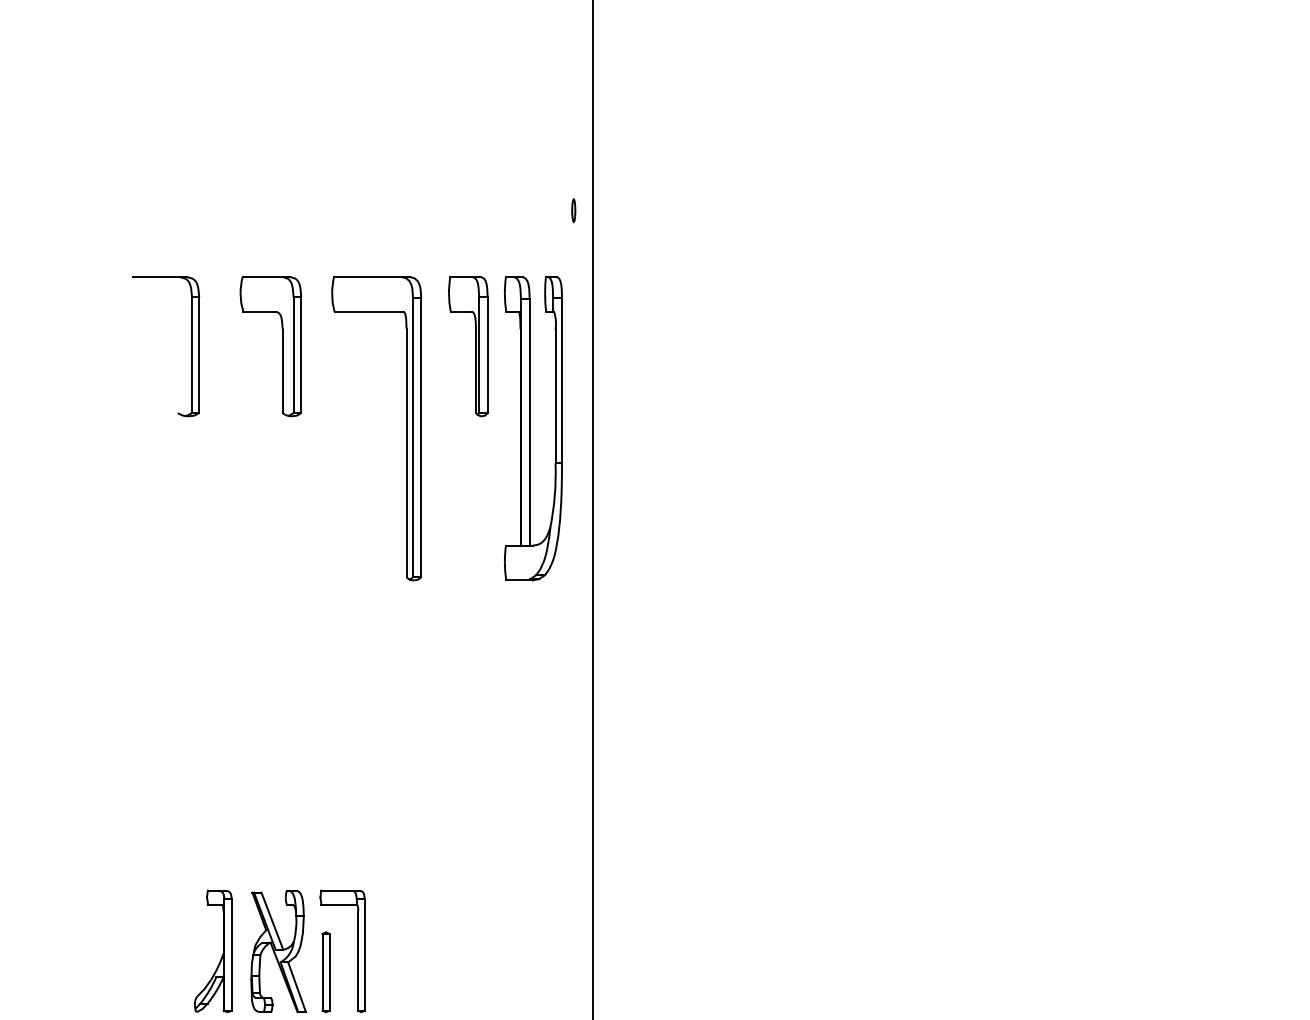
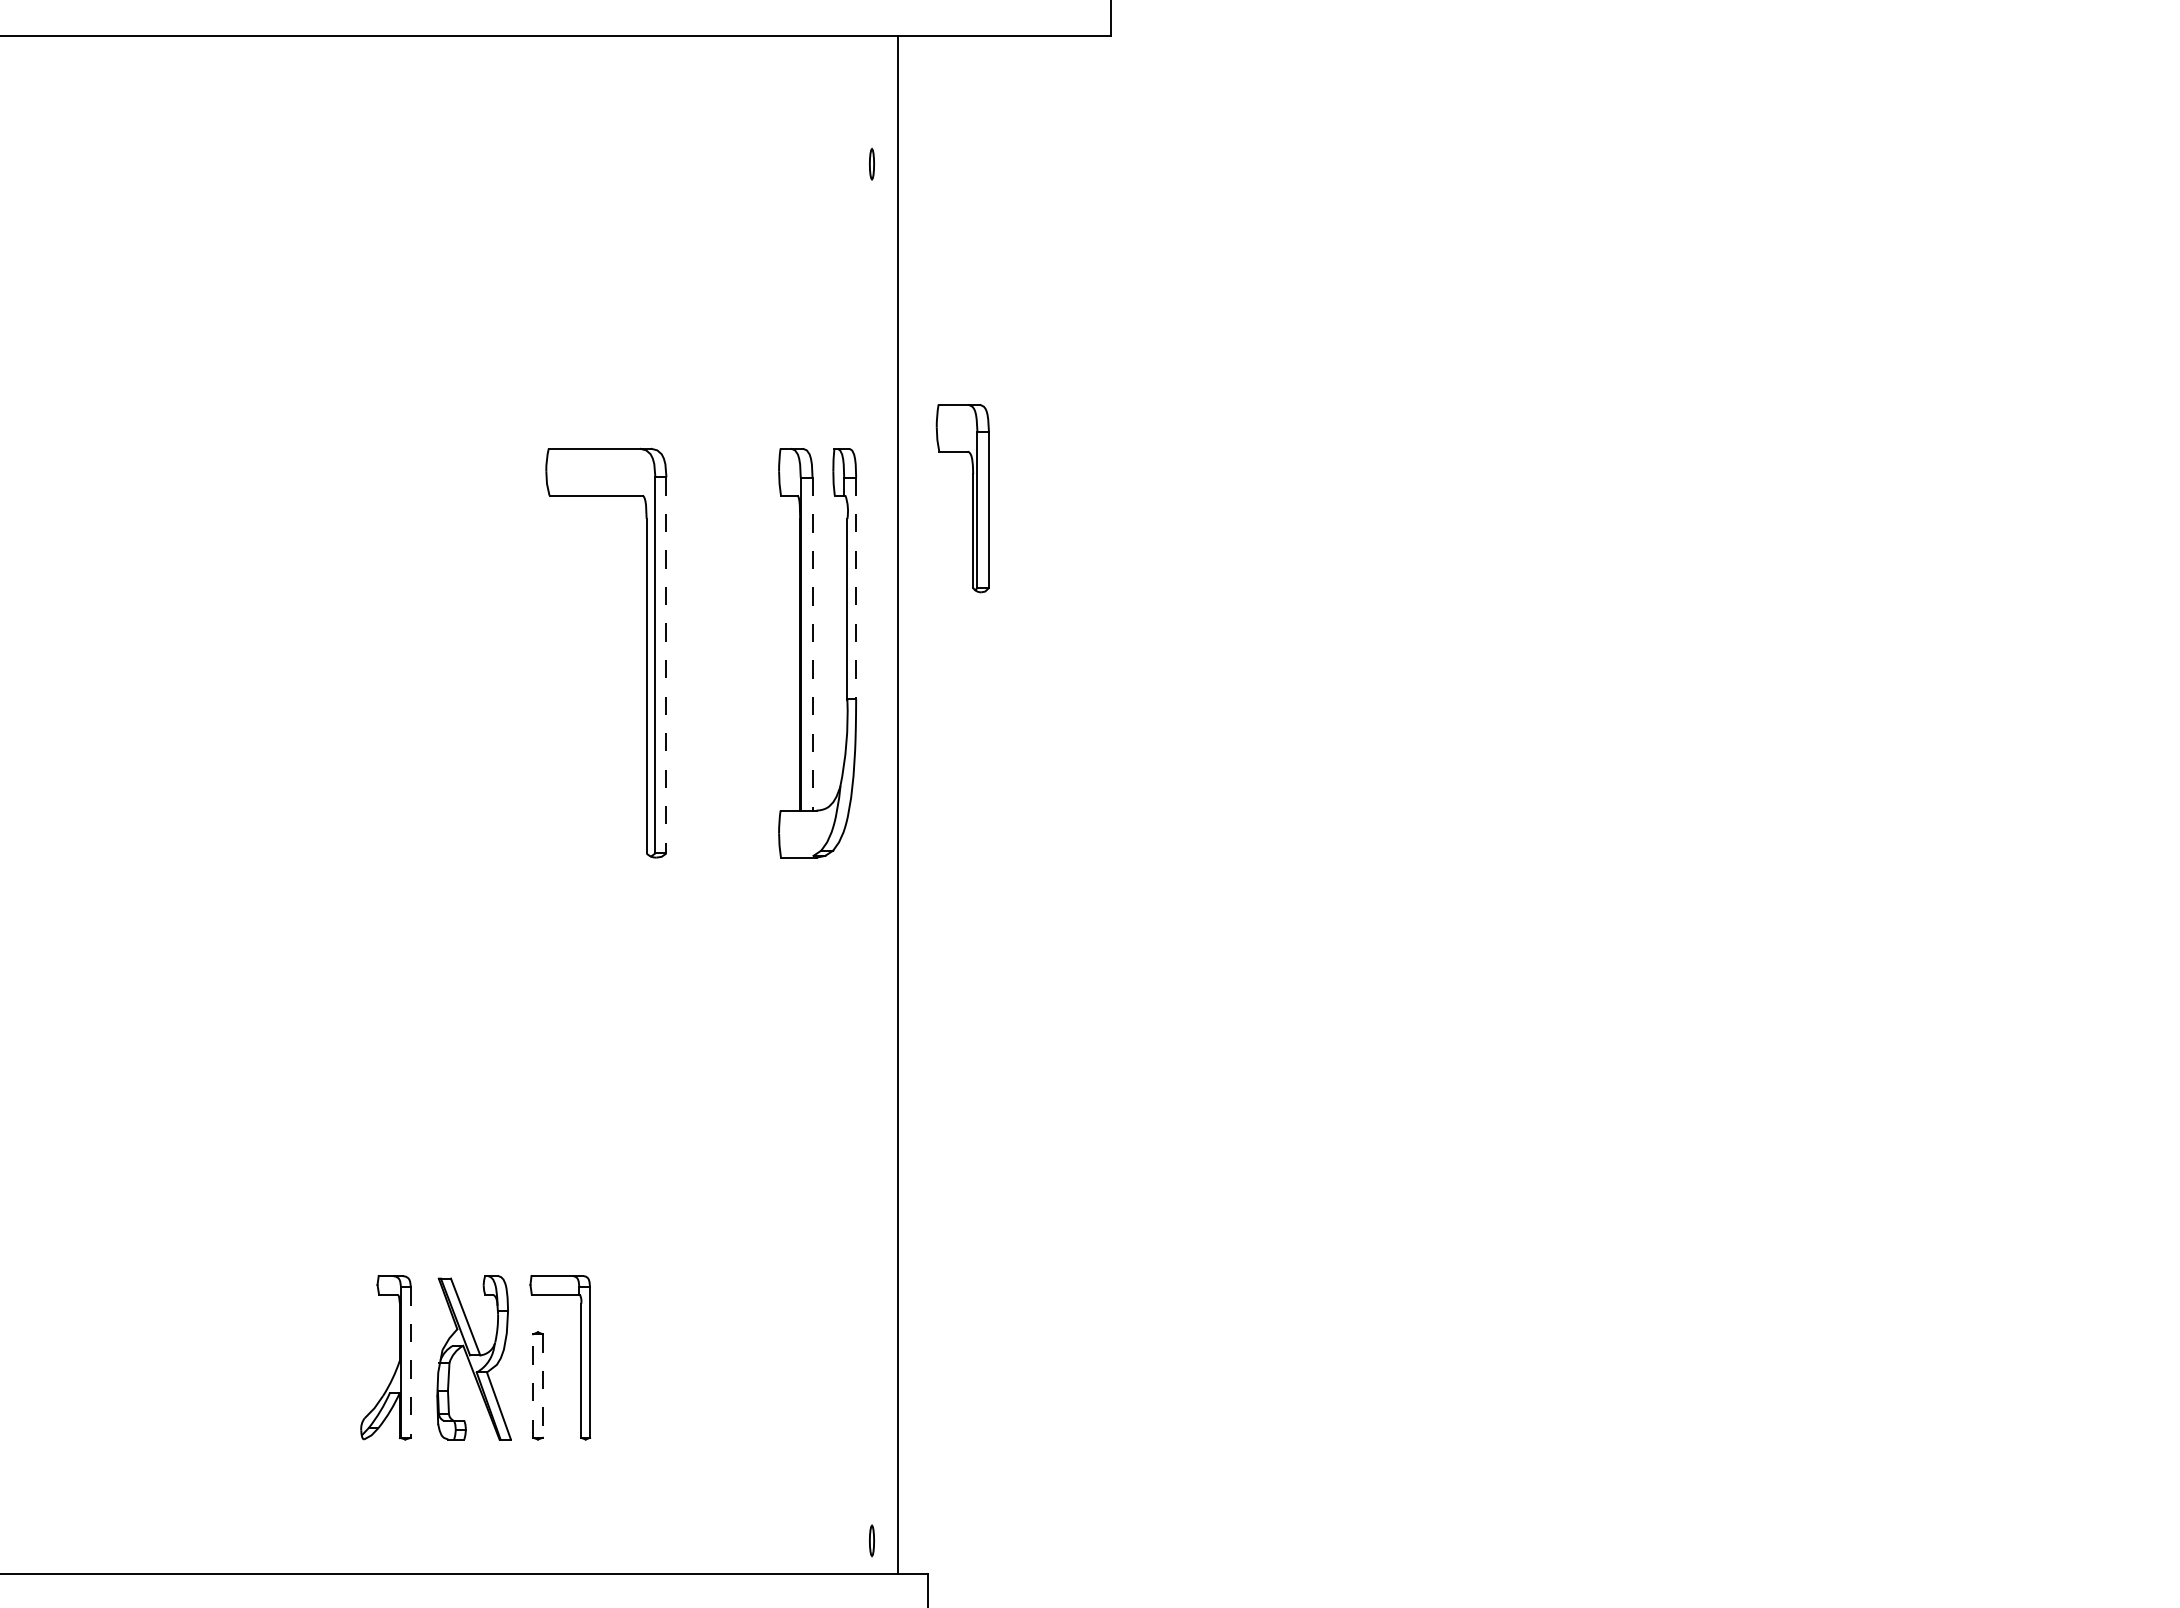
part: (573, 210) -> (871, 163), moved
part: (191, 346) -> (356, 542), removed
part: (281, 346) -> (478, 542), removed
part: (475, 346) -> (972, 498), moved
line: (562, 380) -> (856, 588), solid -> dashed
line: (529, 422) -> (812, 644), solid -> dashed
line: (421, 437) -> (666, 665), solid -> dashed
line: (231, 955) -> (410, 1363), solid -> dashed
line: (322, 972) -> (533, 1386), solid -> dashed
line: (329, 972) -> (542, 1386), solid -> dashed

